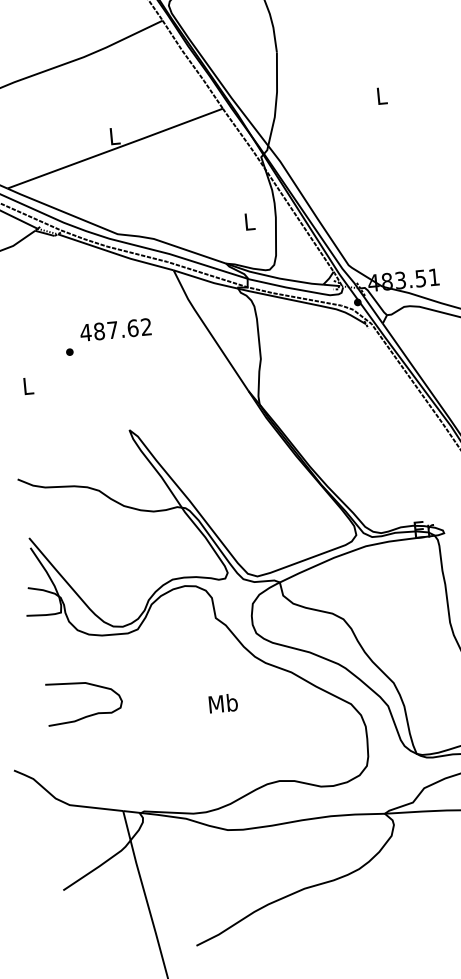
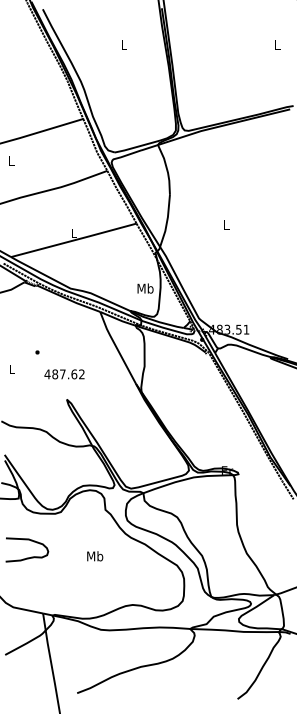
text: (249, 221) -> (145, 288), L -> Mb
text: (115, 330) -> (64, 374), moved
text: (223, 703) -> (95, 556), moved

